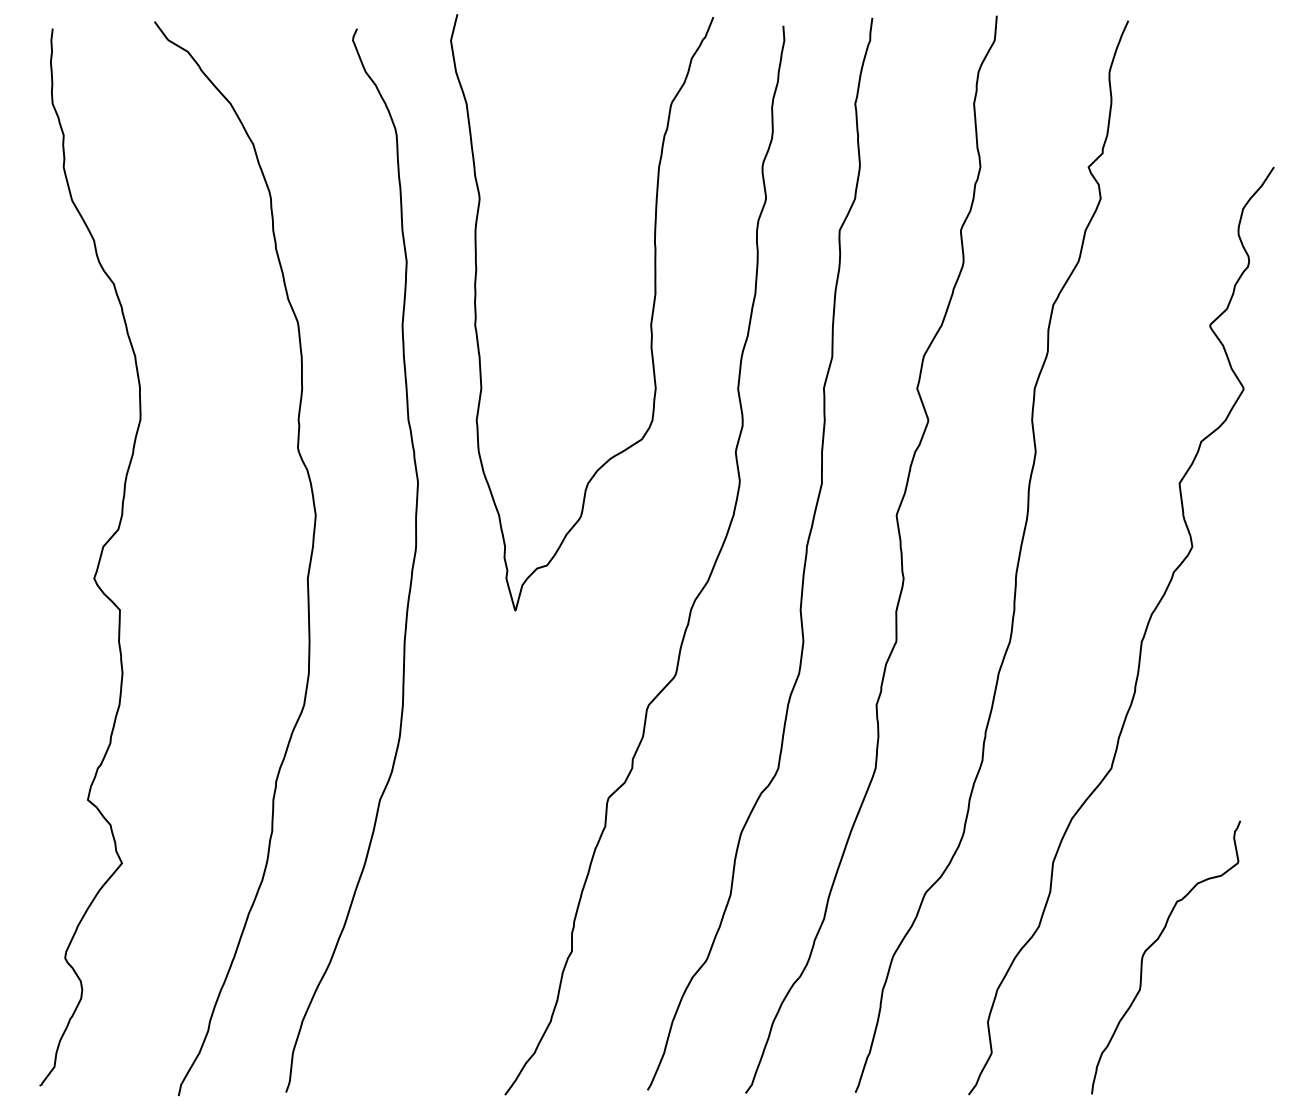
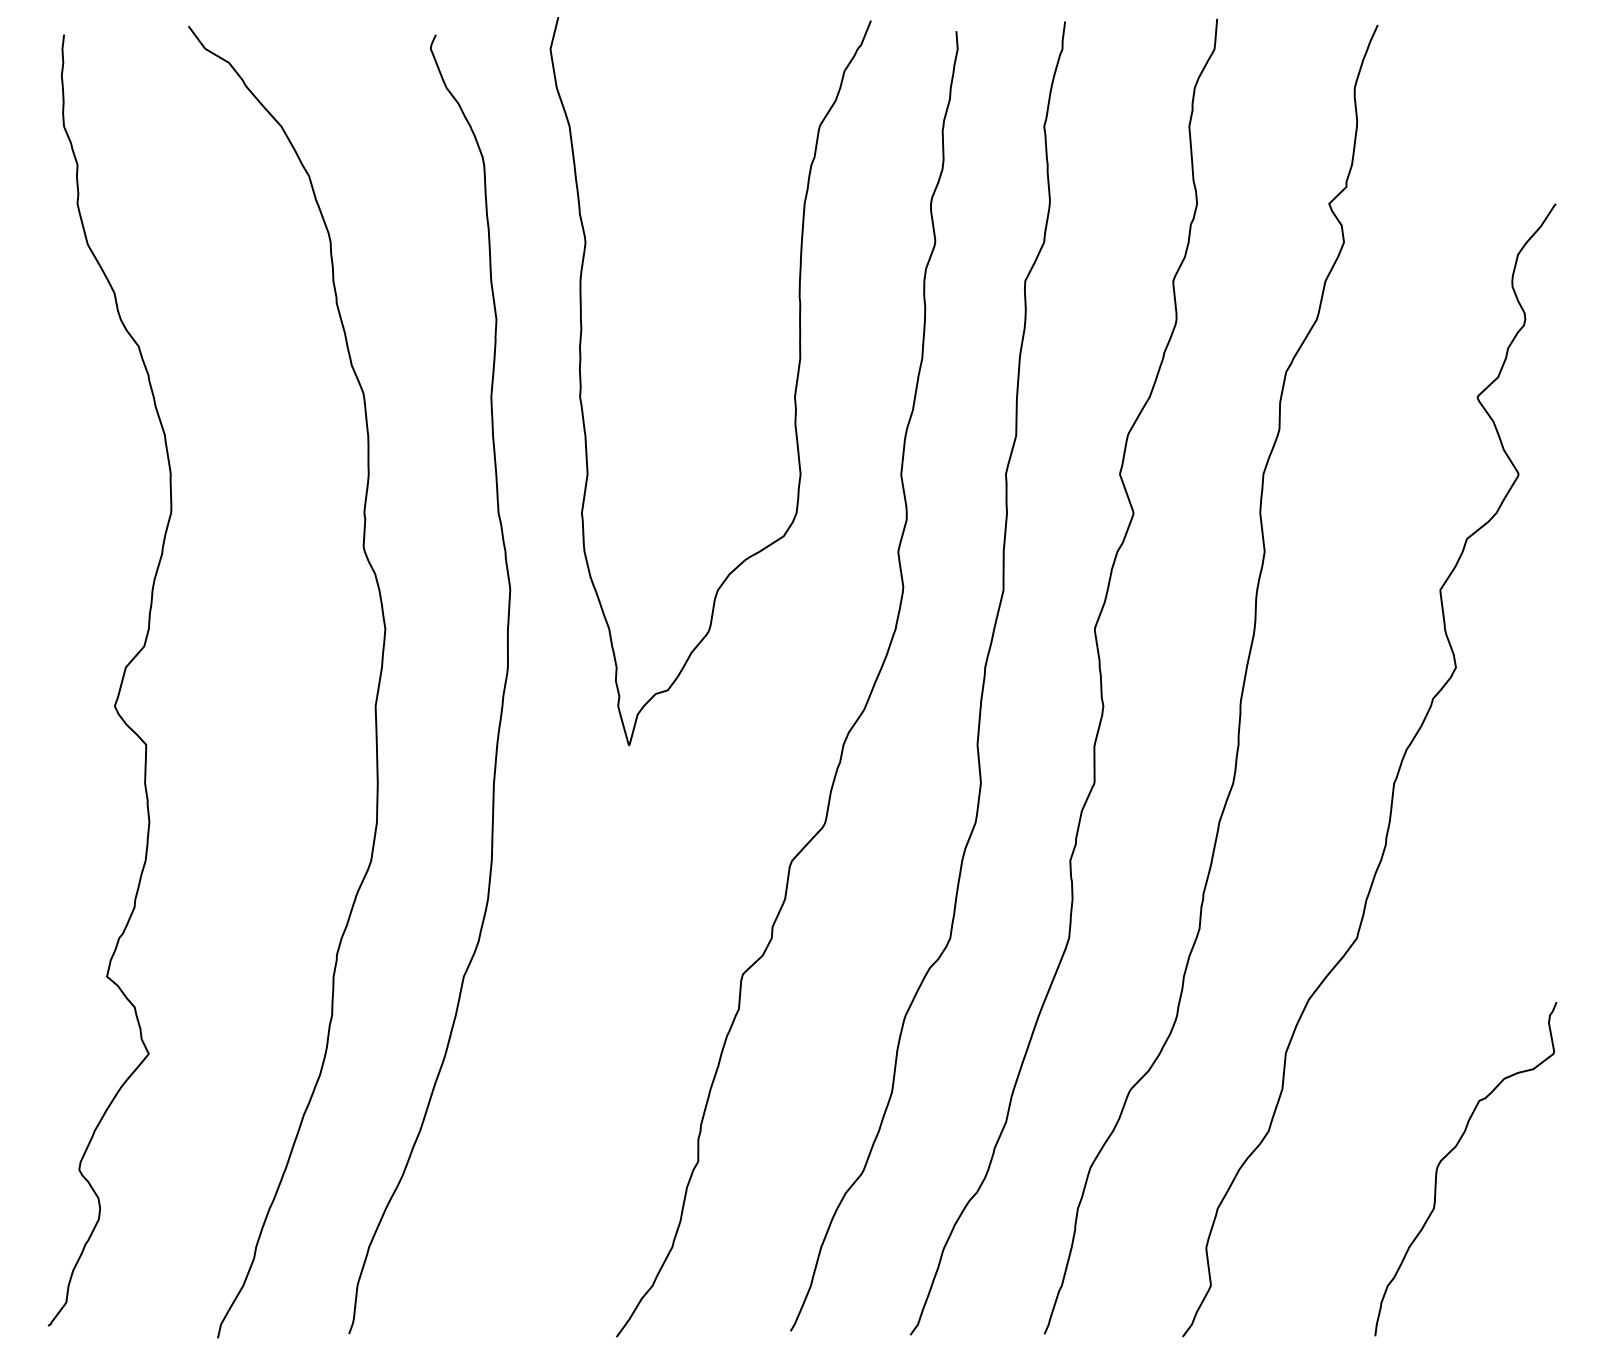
curve: (1154, 943) -> (1451, 1152), moved

